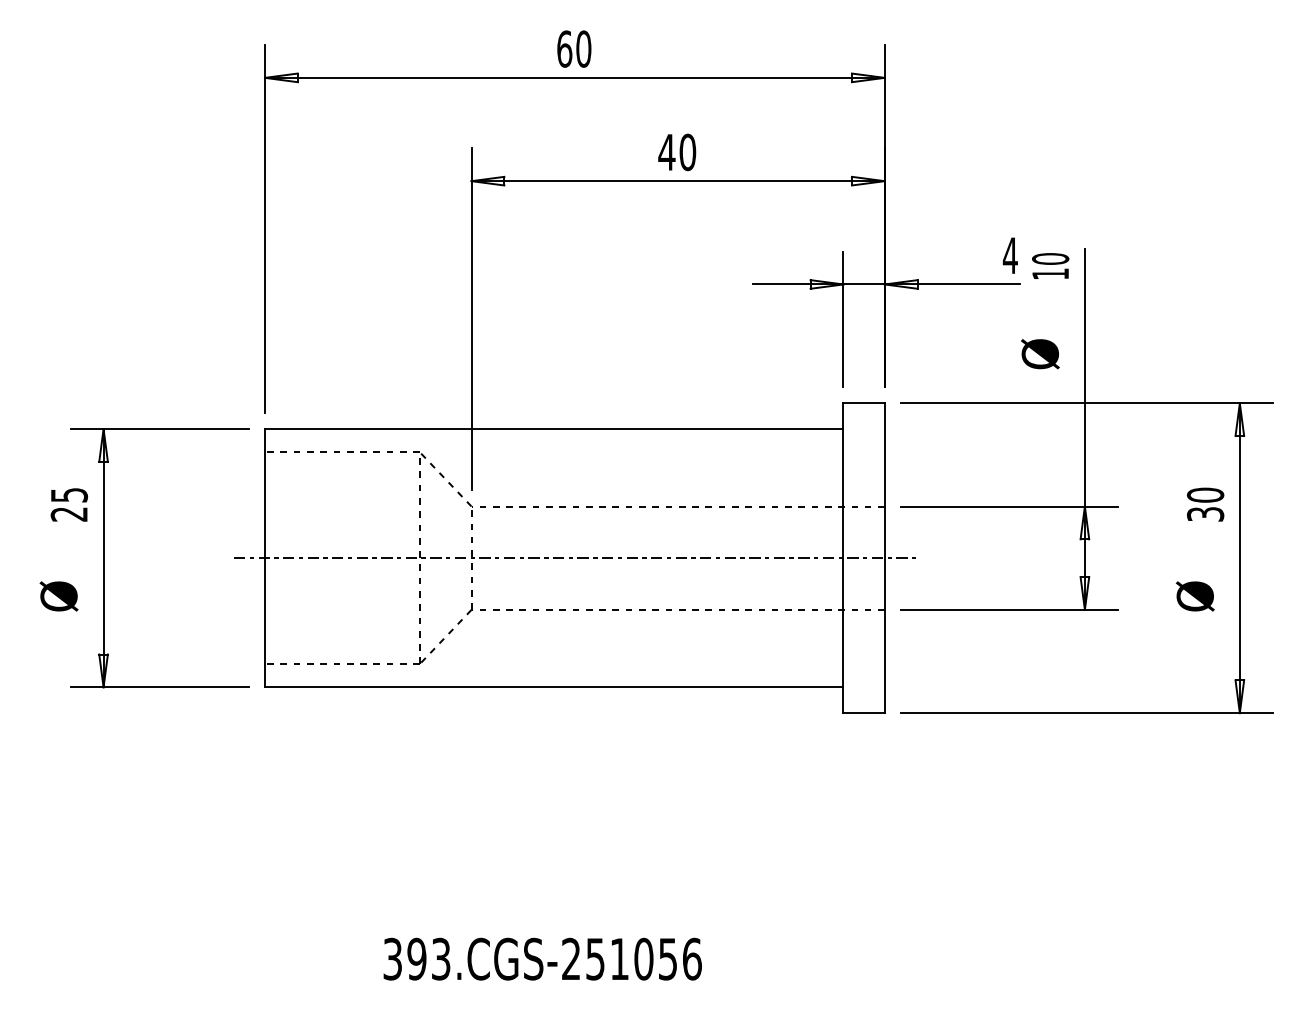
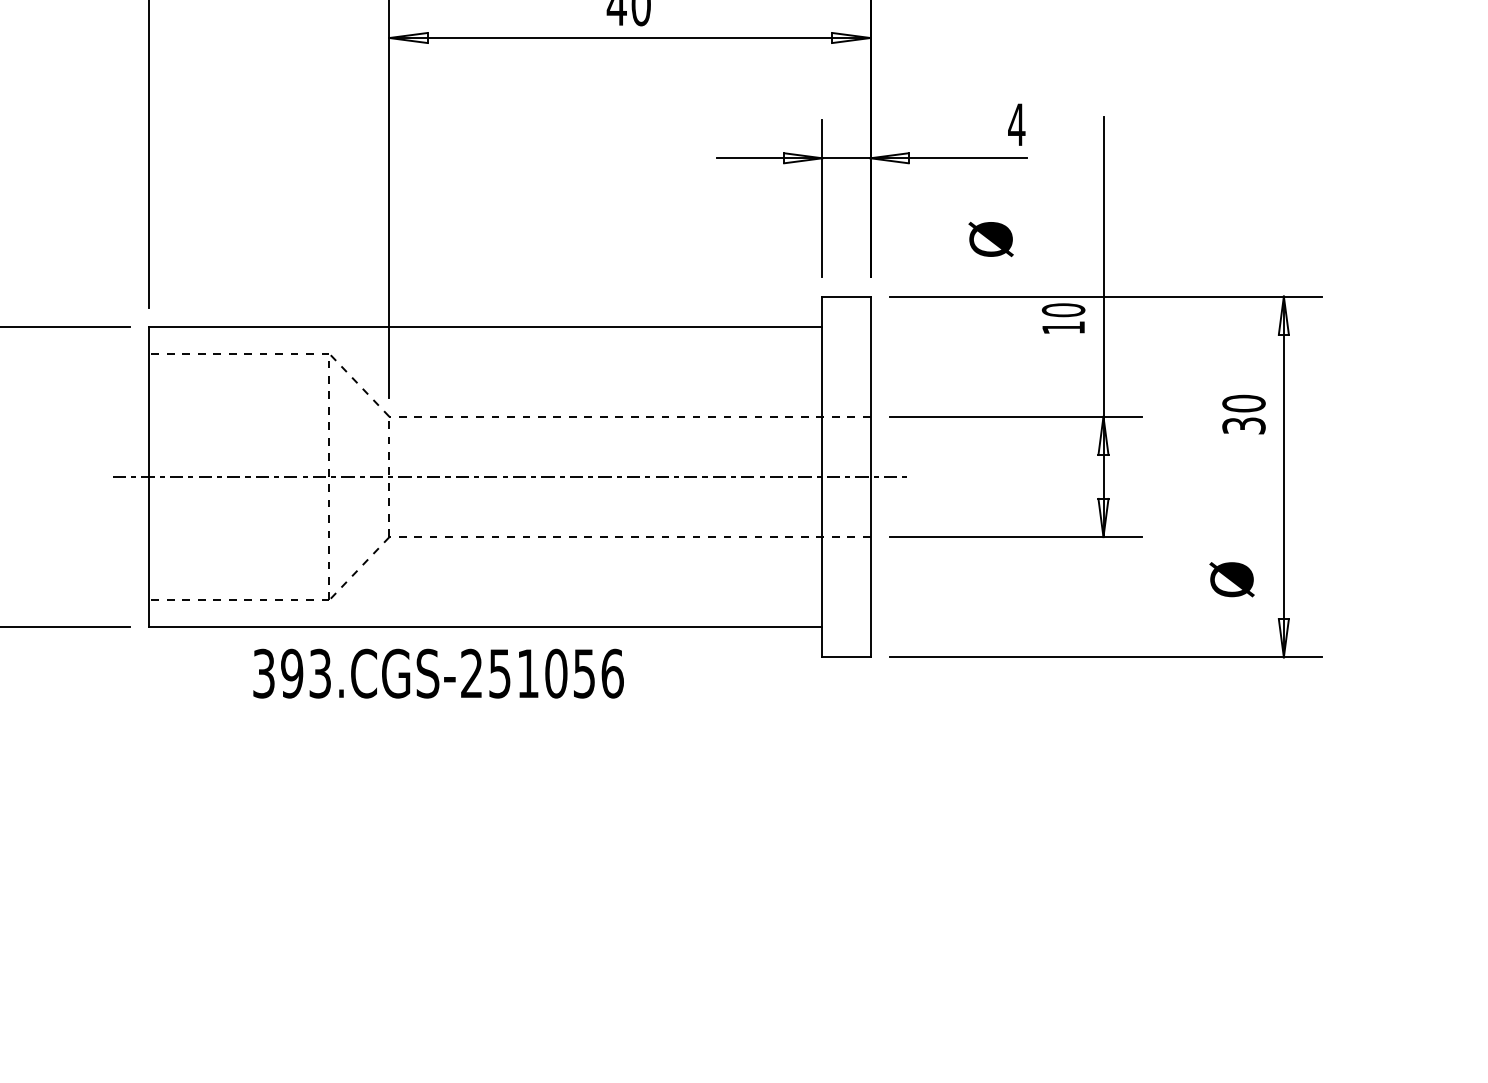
text: (1050, 265) -> (1063, 317), moved
text: (1040, 354) -> (991, 239), moved
text: (1194, 596) -> (1231, 579), moved
text: (542, 958) -> (438, 672), moved

